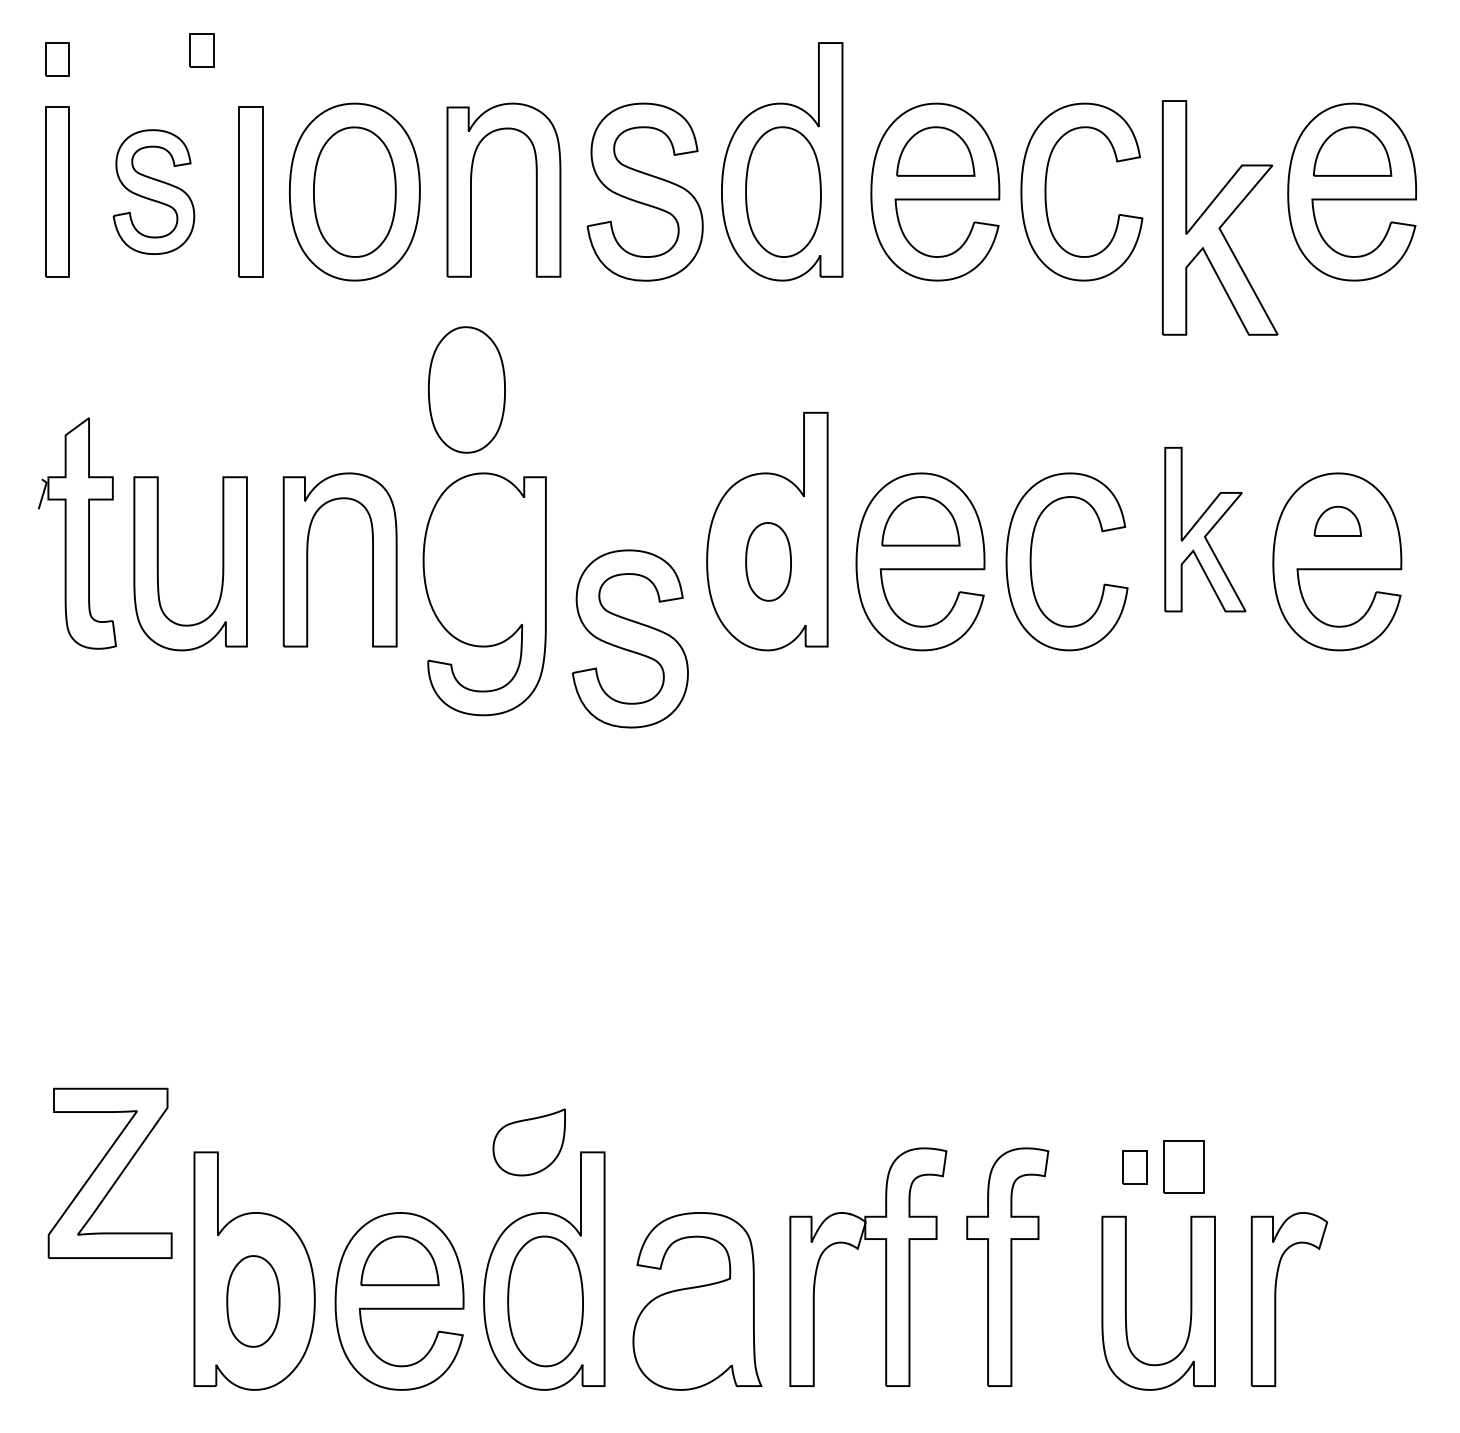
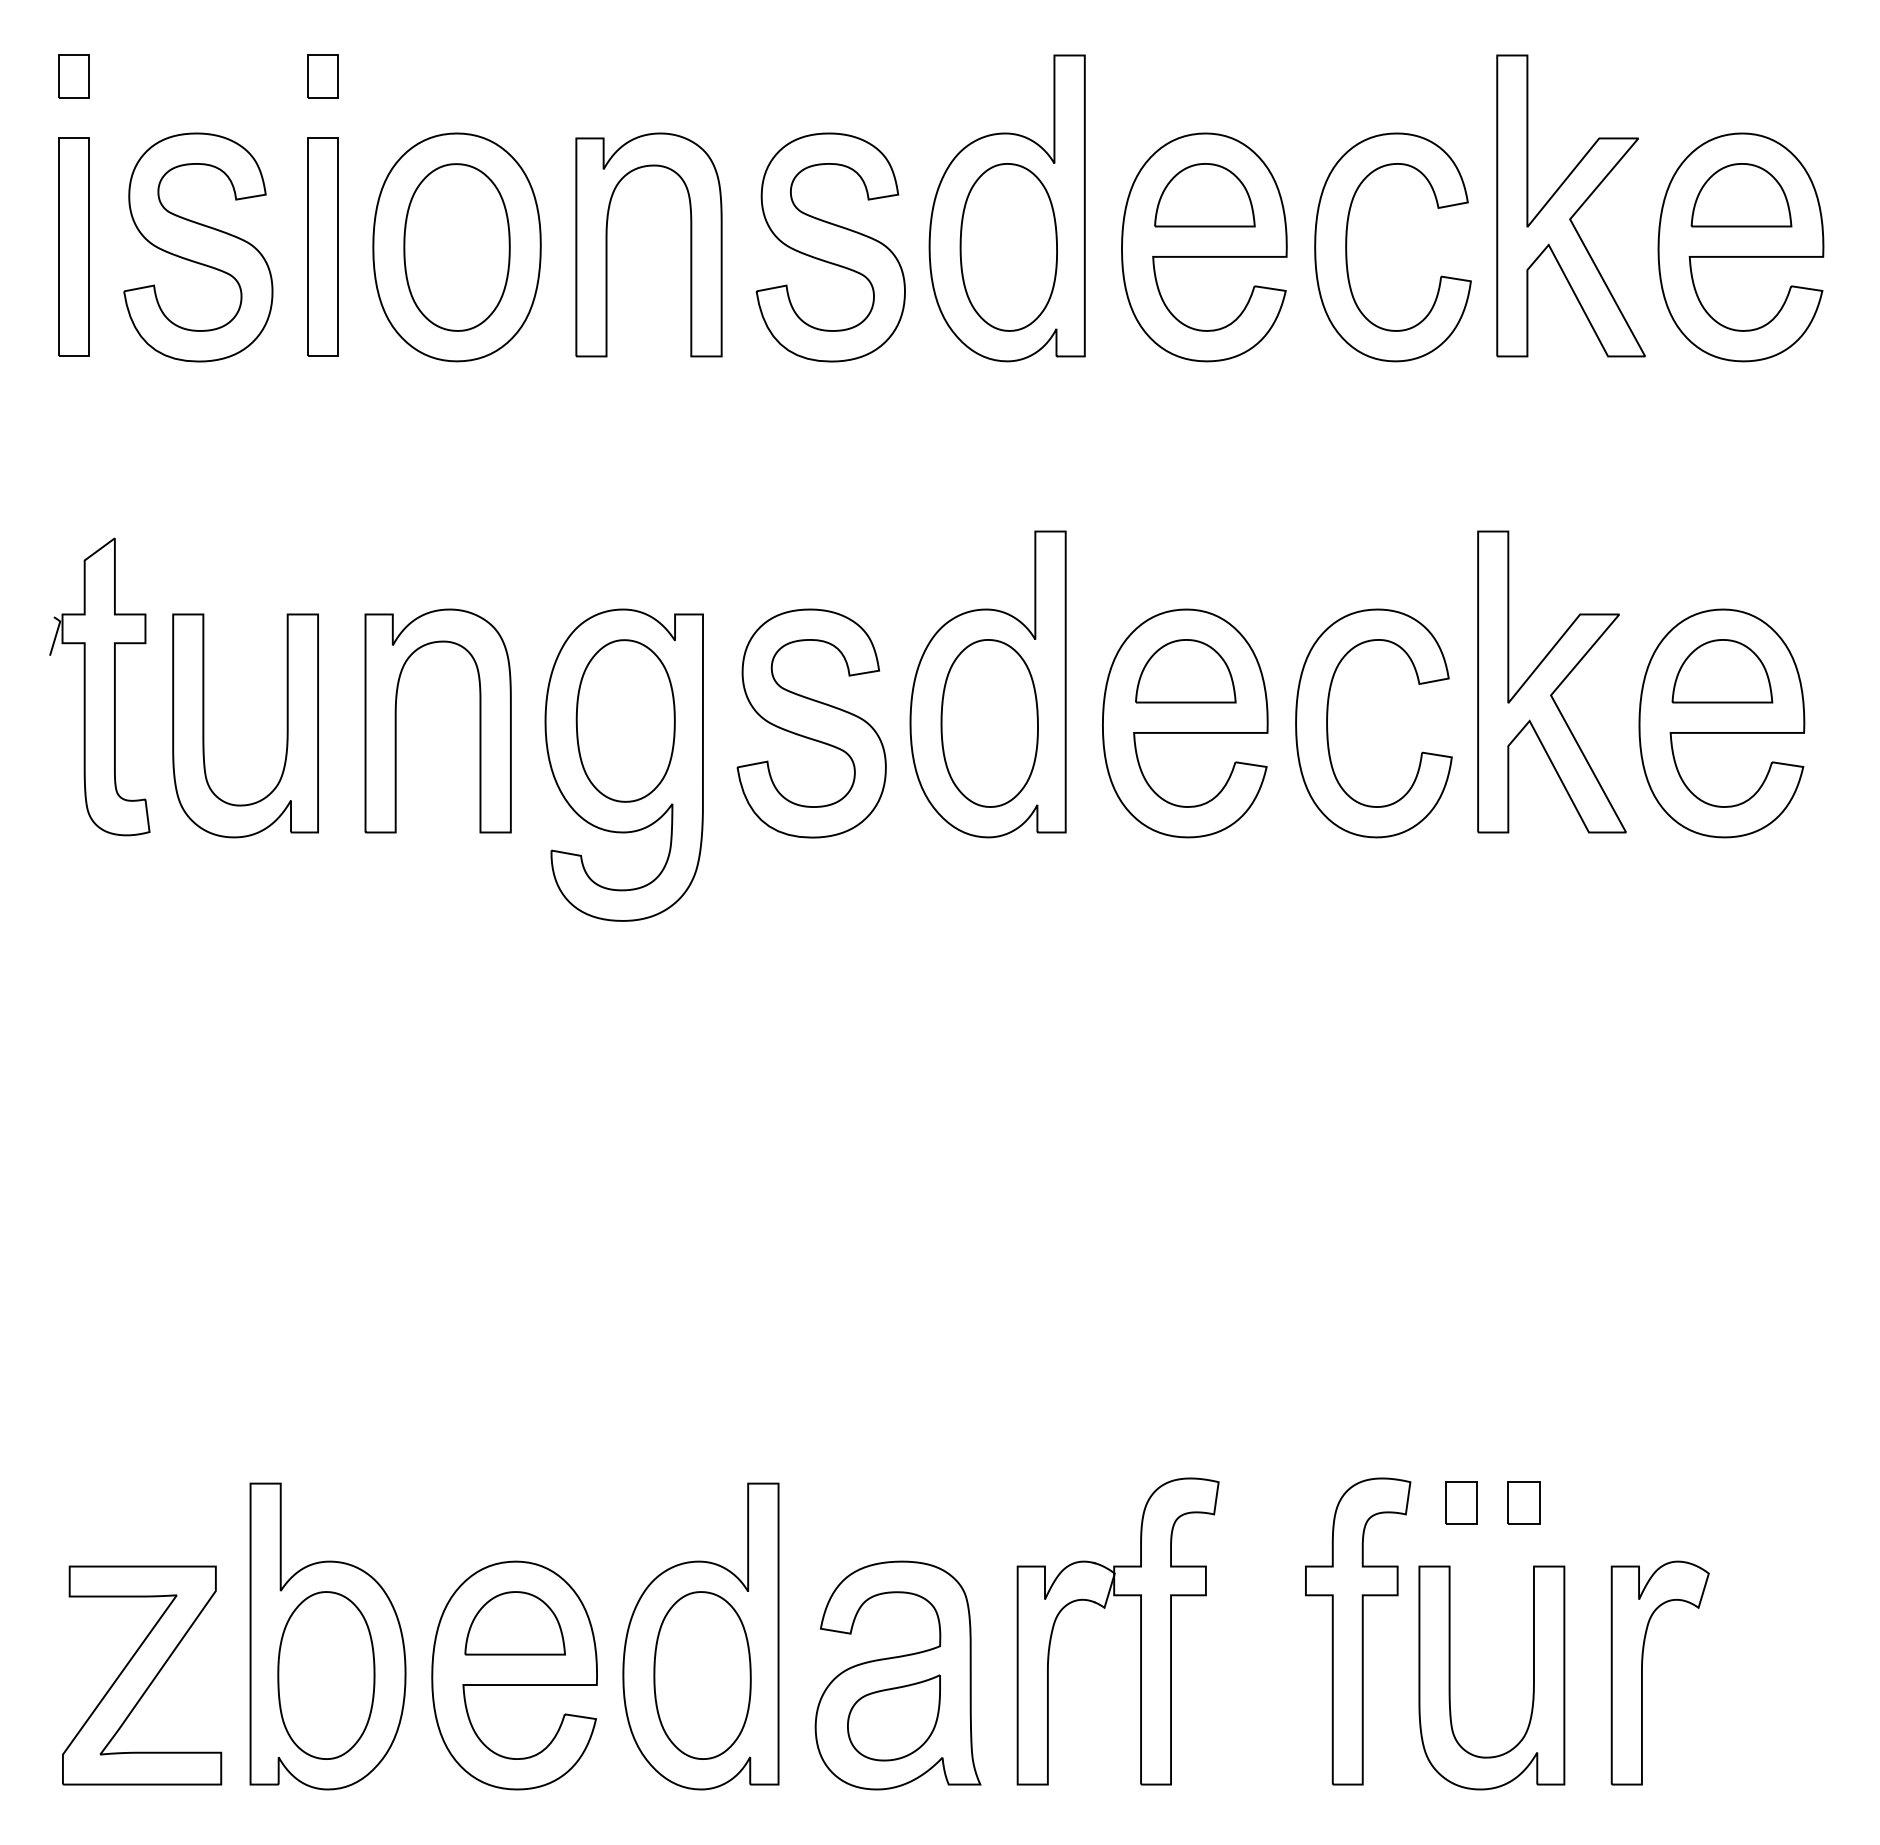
part: (201, 50) -> (322, 76), moved
part: (153, 191) -> (197, 246), size x1.43
part: (1220, 217) -> (1571, 205), moved
part: (466, 389) -> (625, 720), moved
part: (1337, 521) -> (1722, 671), size x1.67
part: (1205, 529) -> (1552, 681), size x1.43
part: (768, 561) -> (989, 722), size x1.67
part: (629, 638) -> (810, 722), moved
part: (528, 1142) -> (893, 1718), moved
part: (1183, 1167) -> (1523, 1503), size x0.62
part: (109, 1172) -> (141, 1674), moved
part: (1007, 1266) -> (1357, 1630), moved
part: (253, 1301) -> (326, 1675), size x1.43

